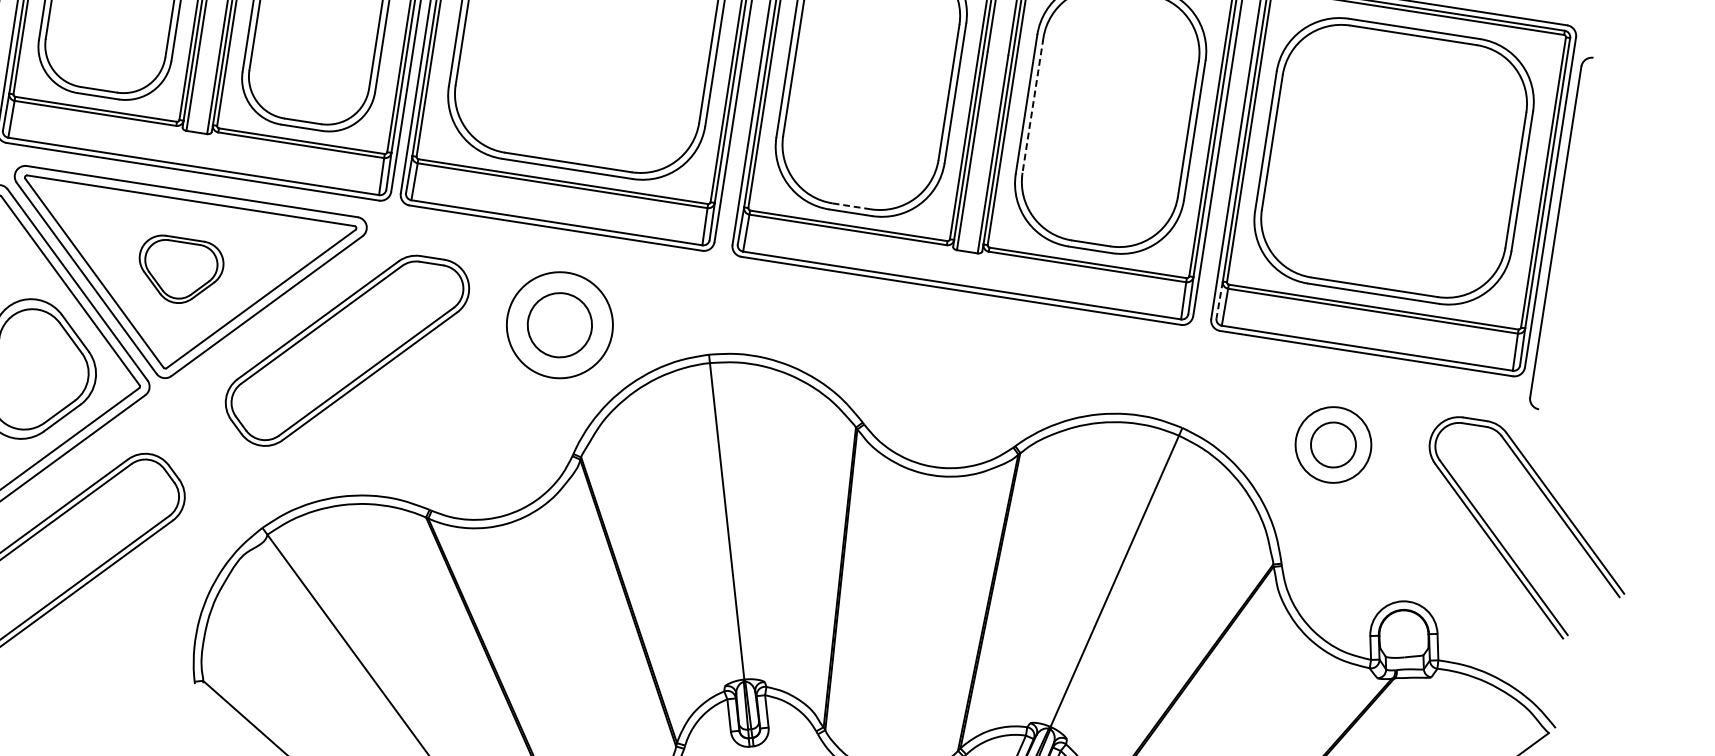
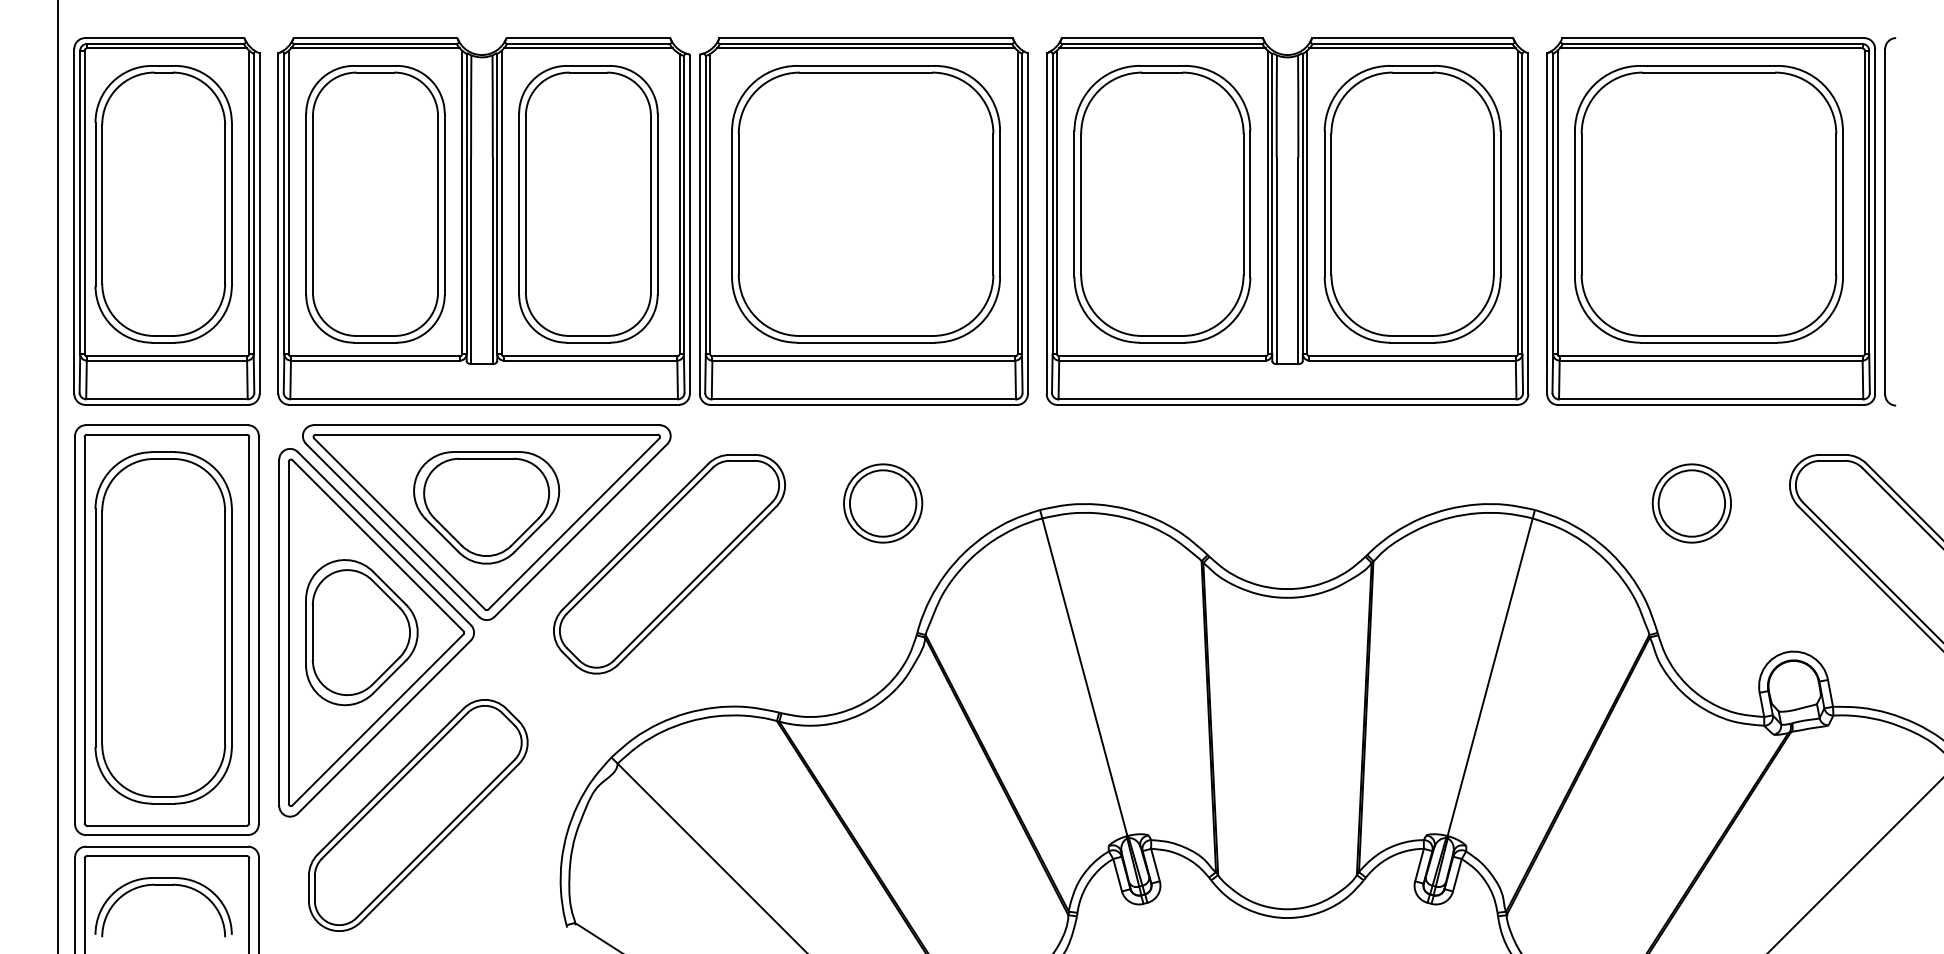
line: (1033, 105) -> (1331, 204), dashed -> solid
line: (851, 206) -> (1162, 336), dashed -> solid
part: (1560, 232) -> (1890, 221), moved
part: (179, 270) -> (486, 507), size x1.67
line: (1219, 300) -> (1552, 374), dashed -> solid
circle: (560, 325) -> (883, 503), size x0.71
circle: (1333, 444) -> (1691, 503), size x1.43

